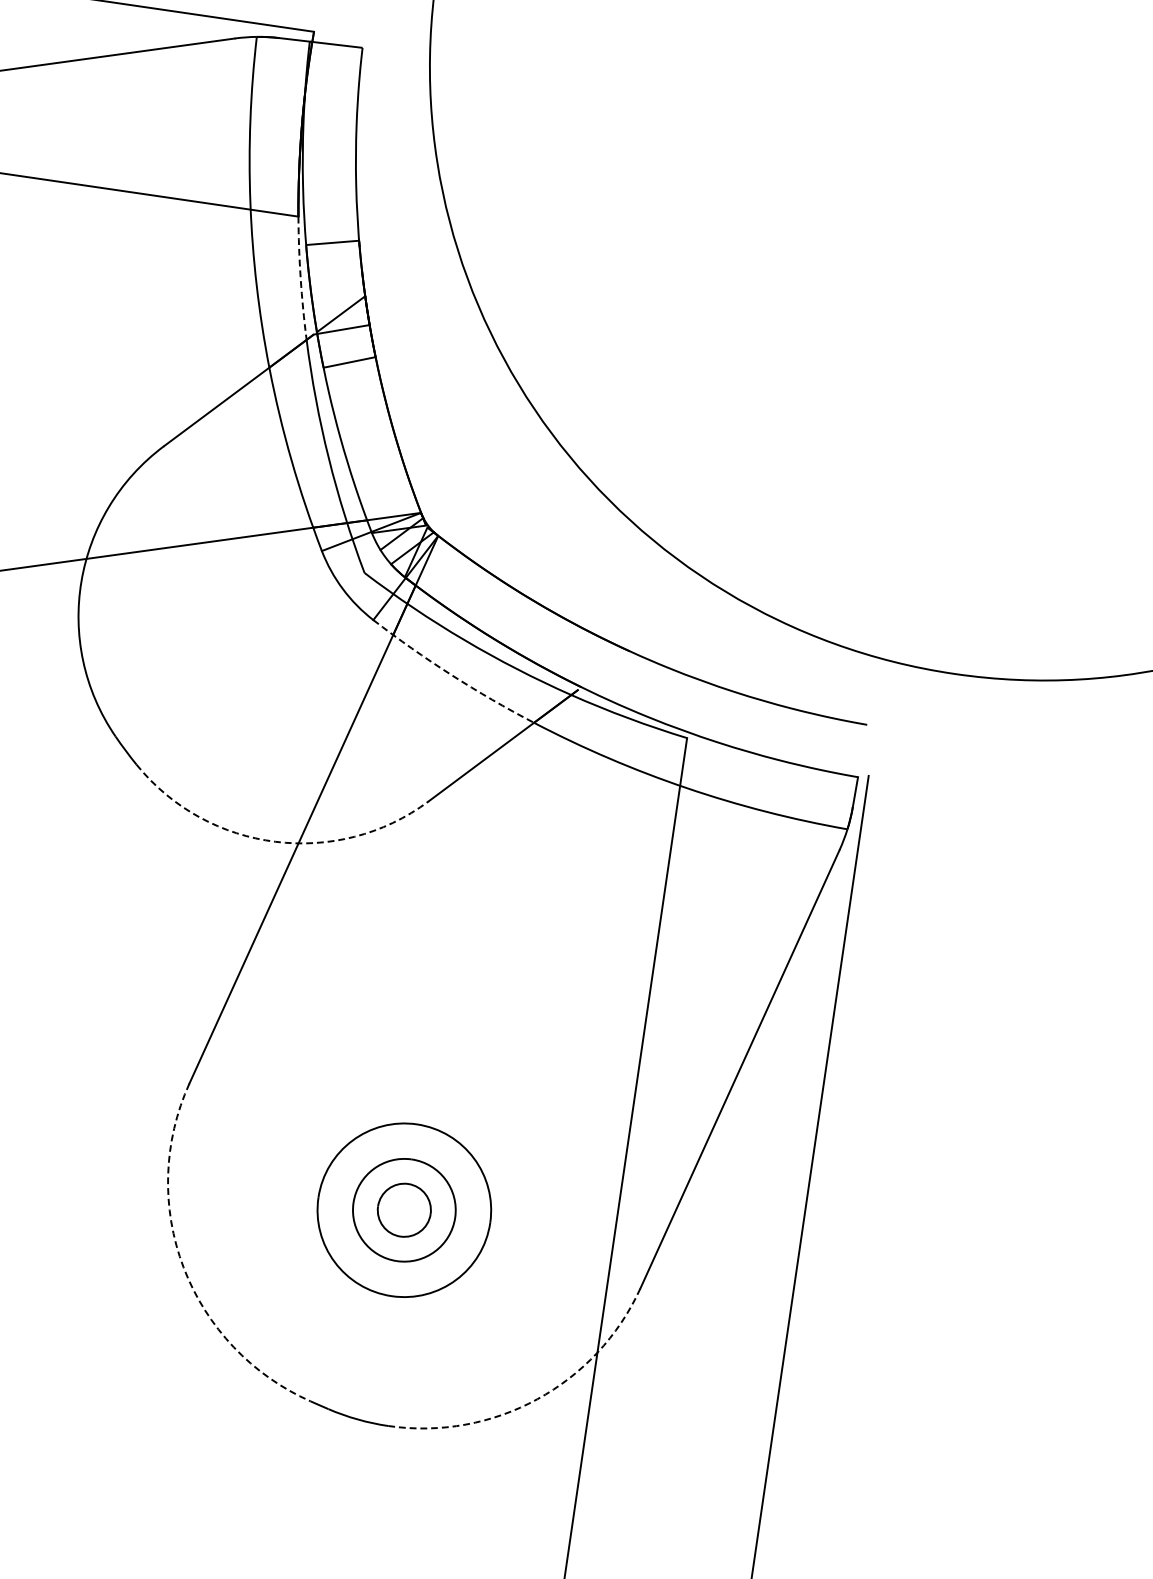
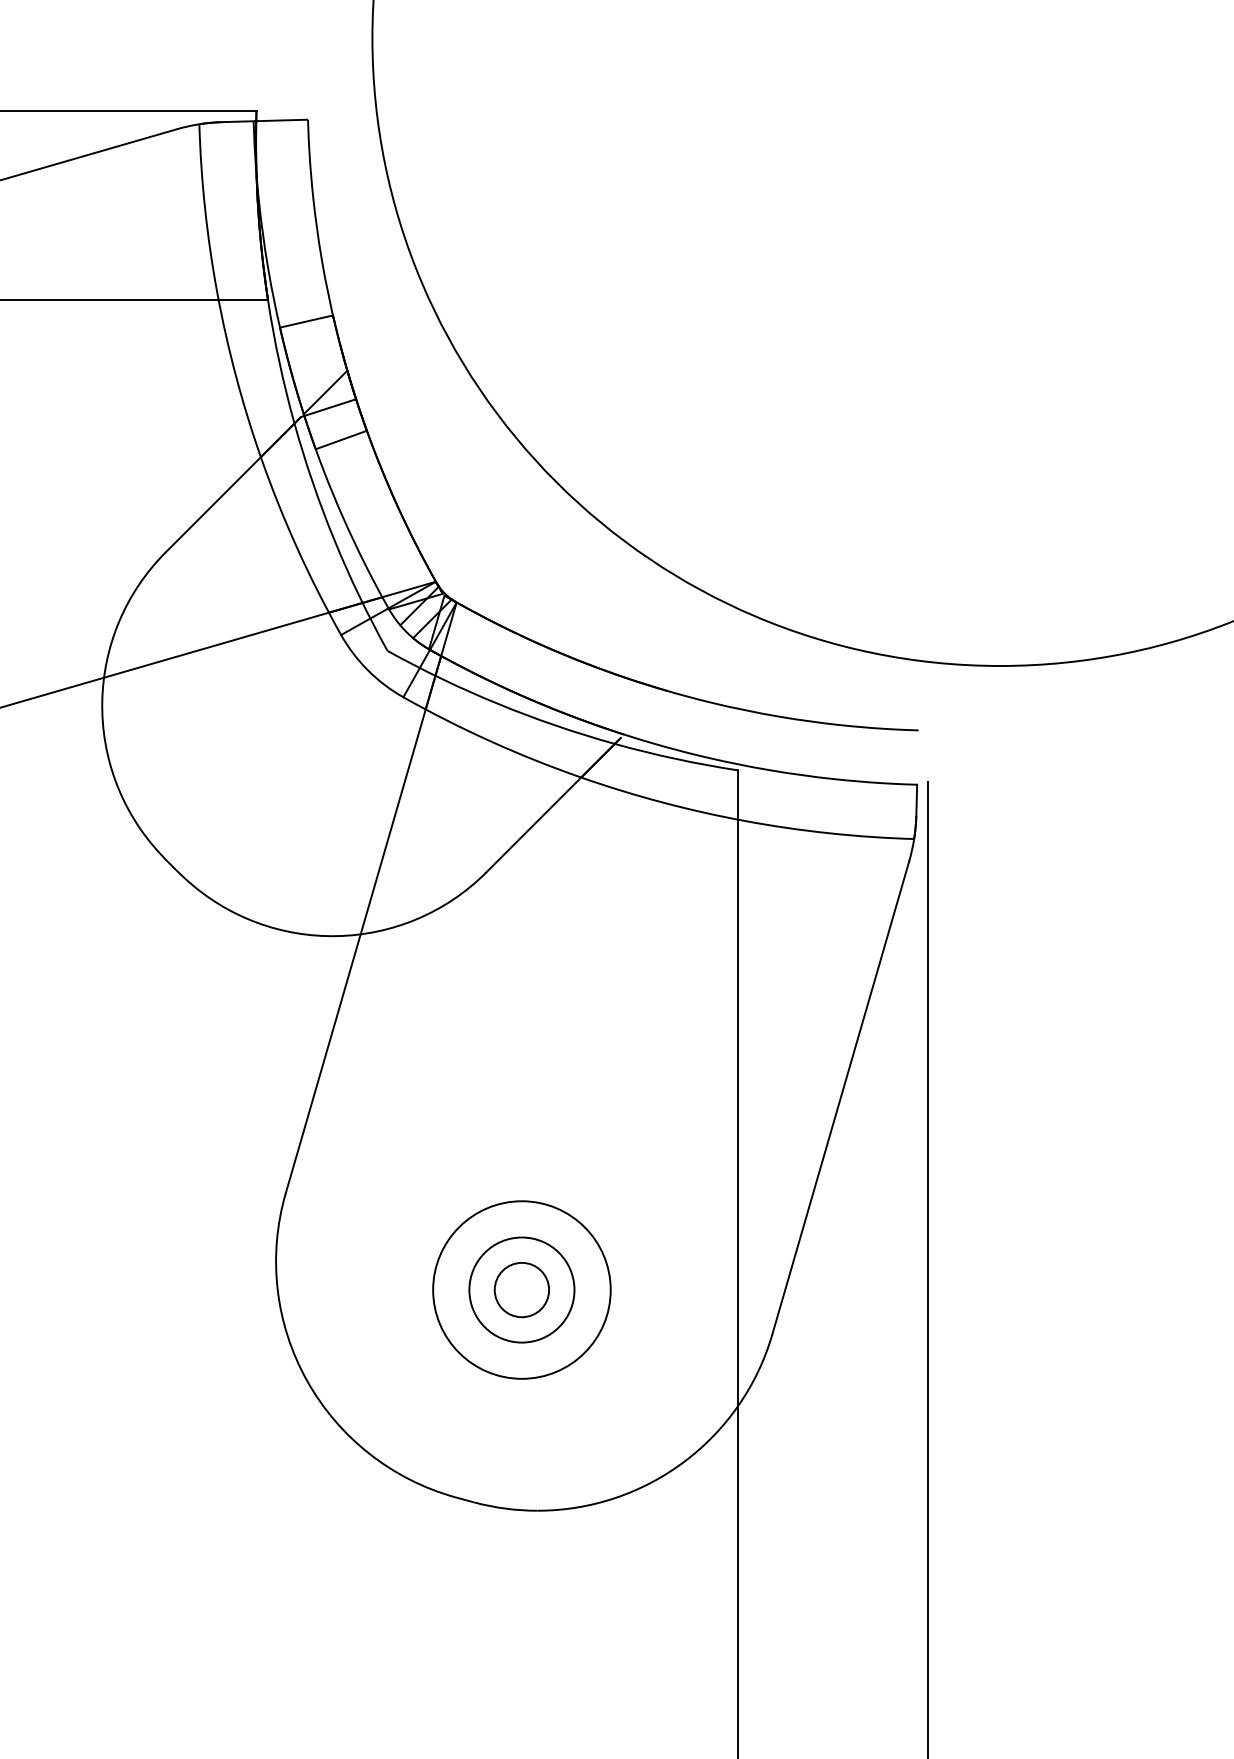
arc: (300, 278) -> (279, 362), dashed -> solid
arc: (451, 675) -> (490, 741), dashed -> solid
arc: (274, 842) -> (336, 936), dashed -> solid
arc: (184, 1267) -> (307, 1380), dashed -> solid
arc: (537, 1399) -> (684, 1461), dashed -> solid

